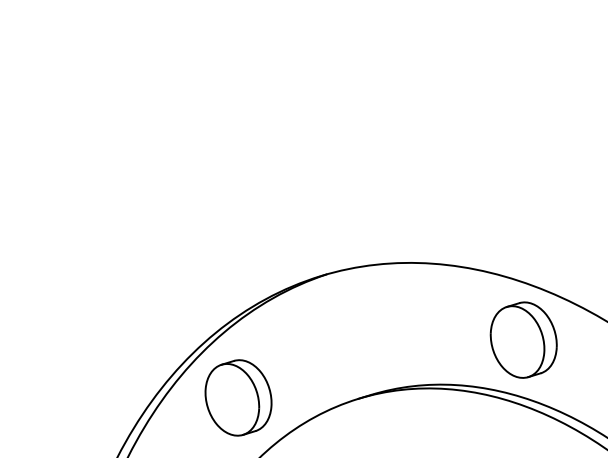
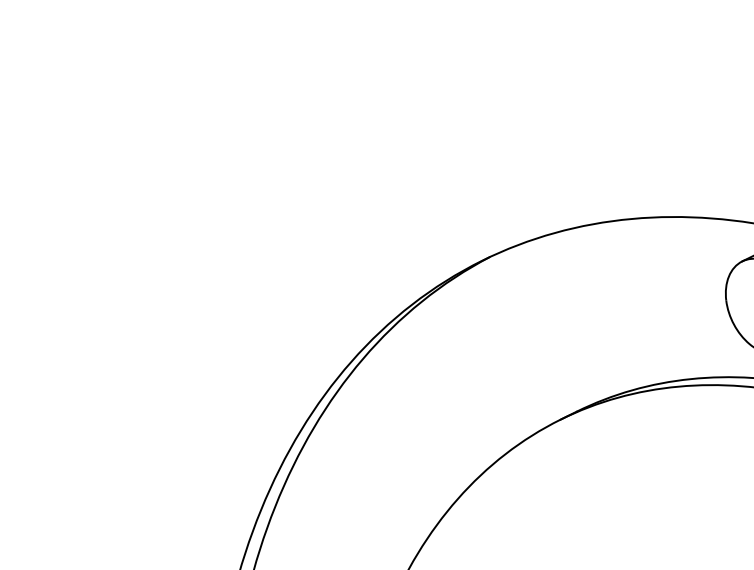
part: (238, 397) -> (396, 444), removed

